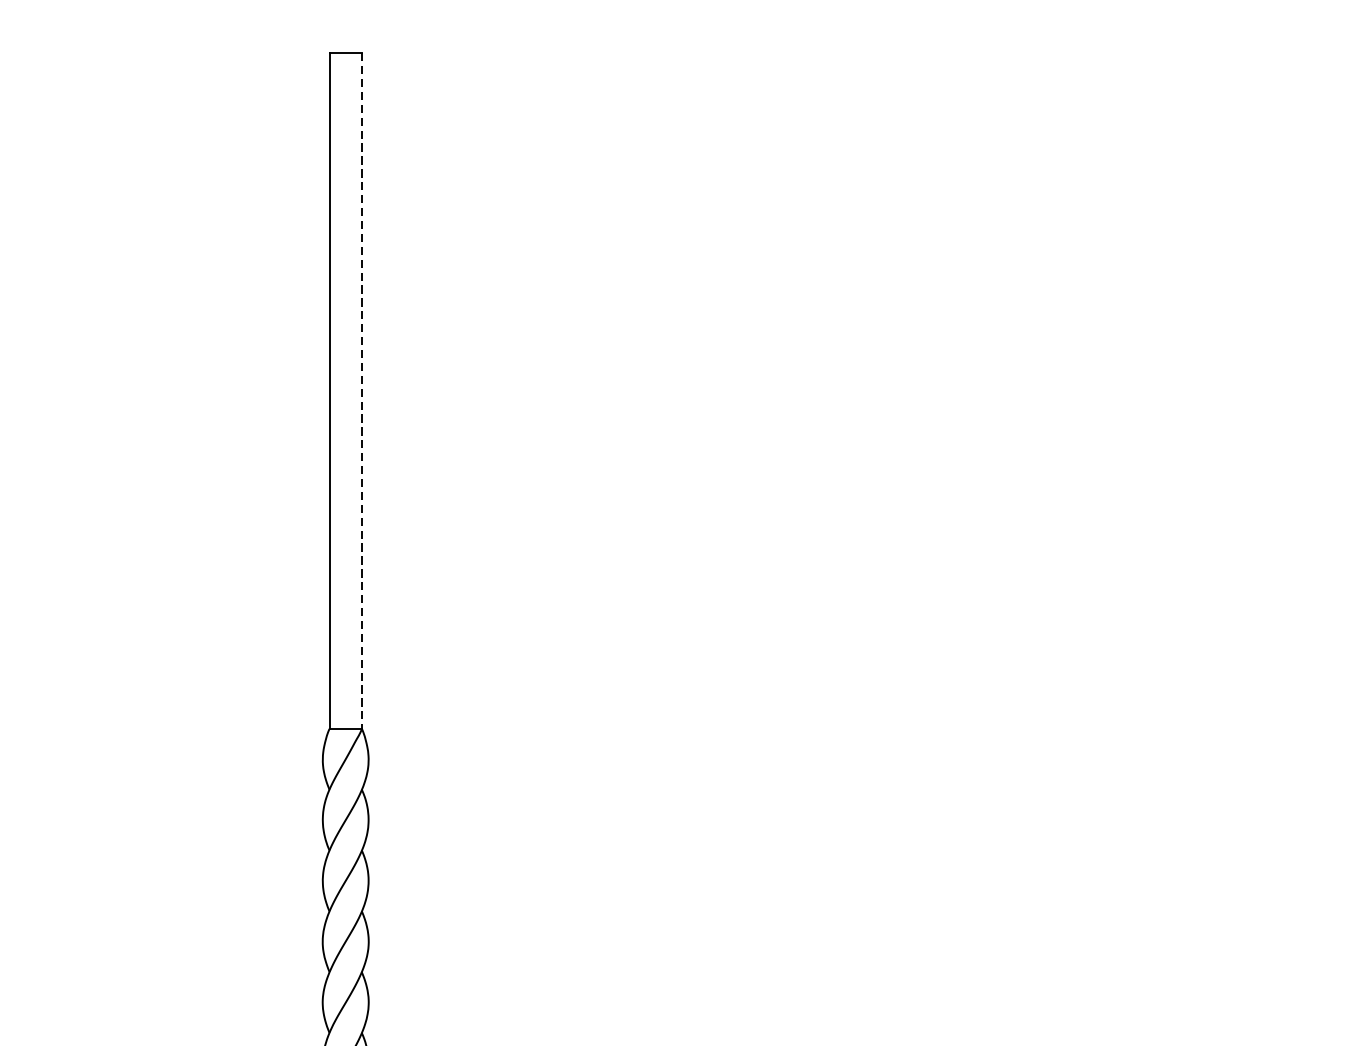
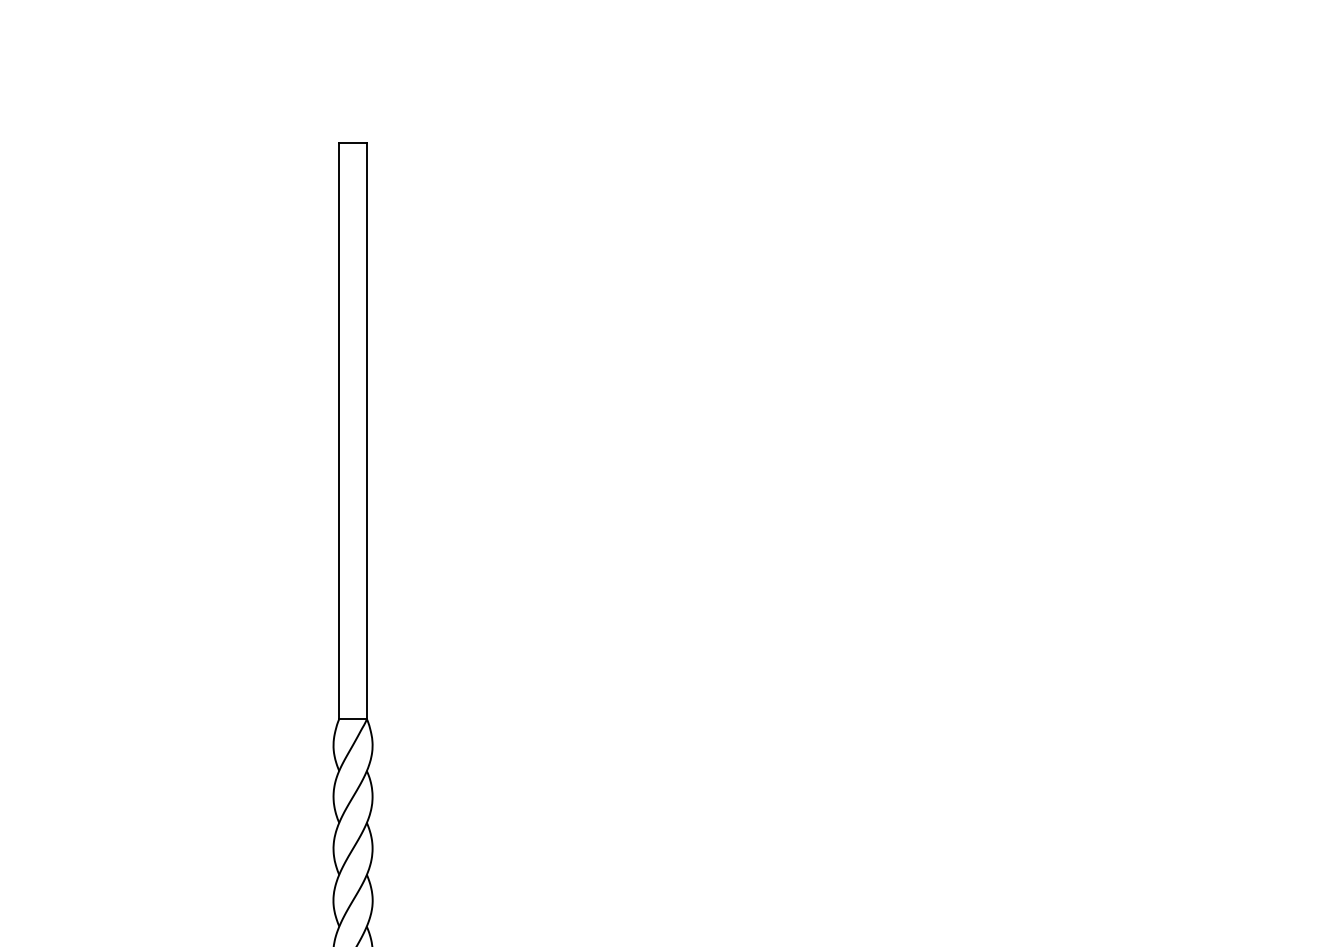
line: (361, 391) -> (366, 431), dashed -> solid

